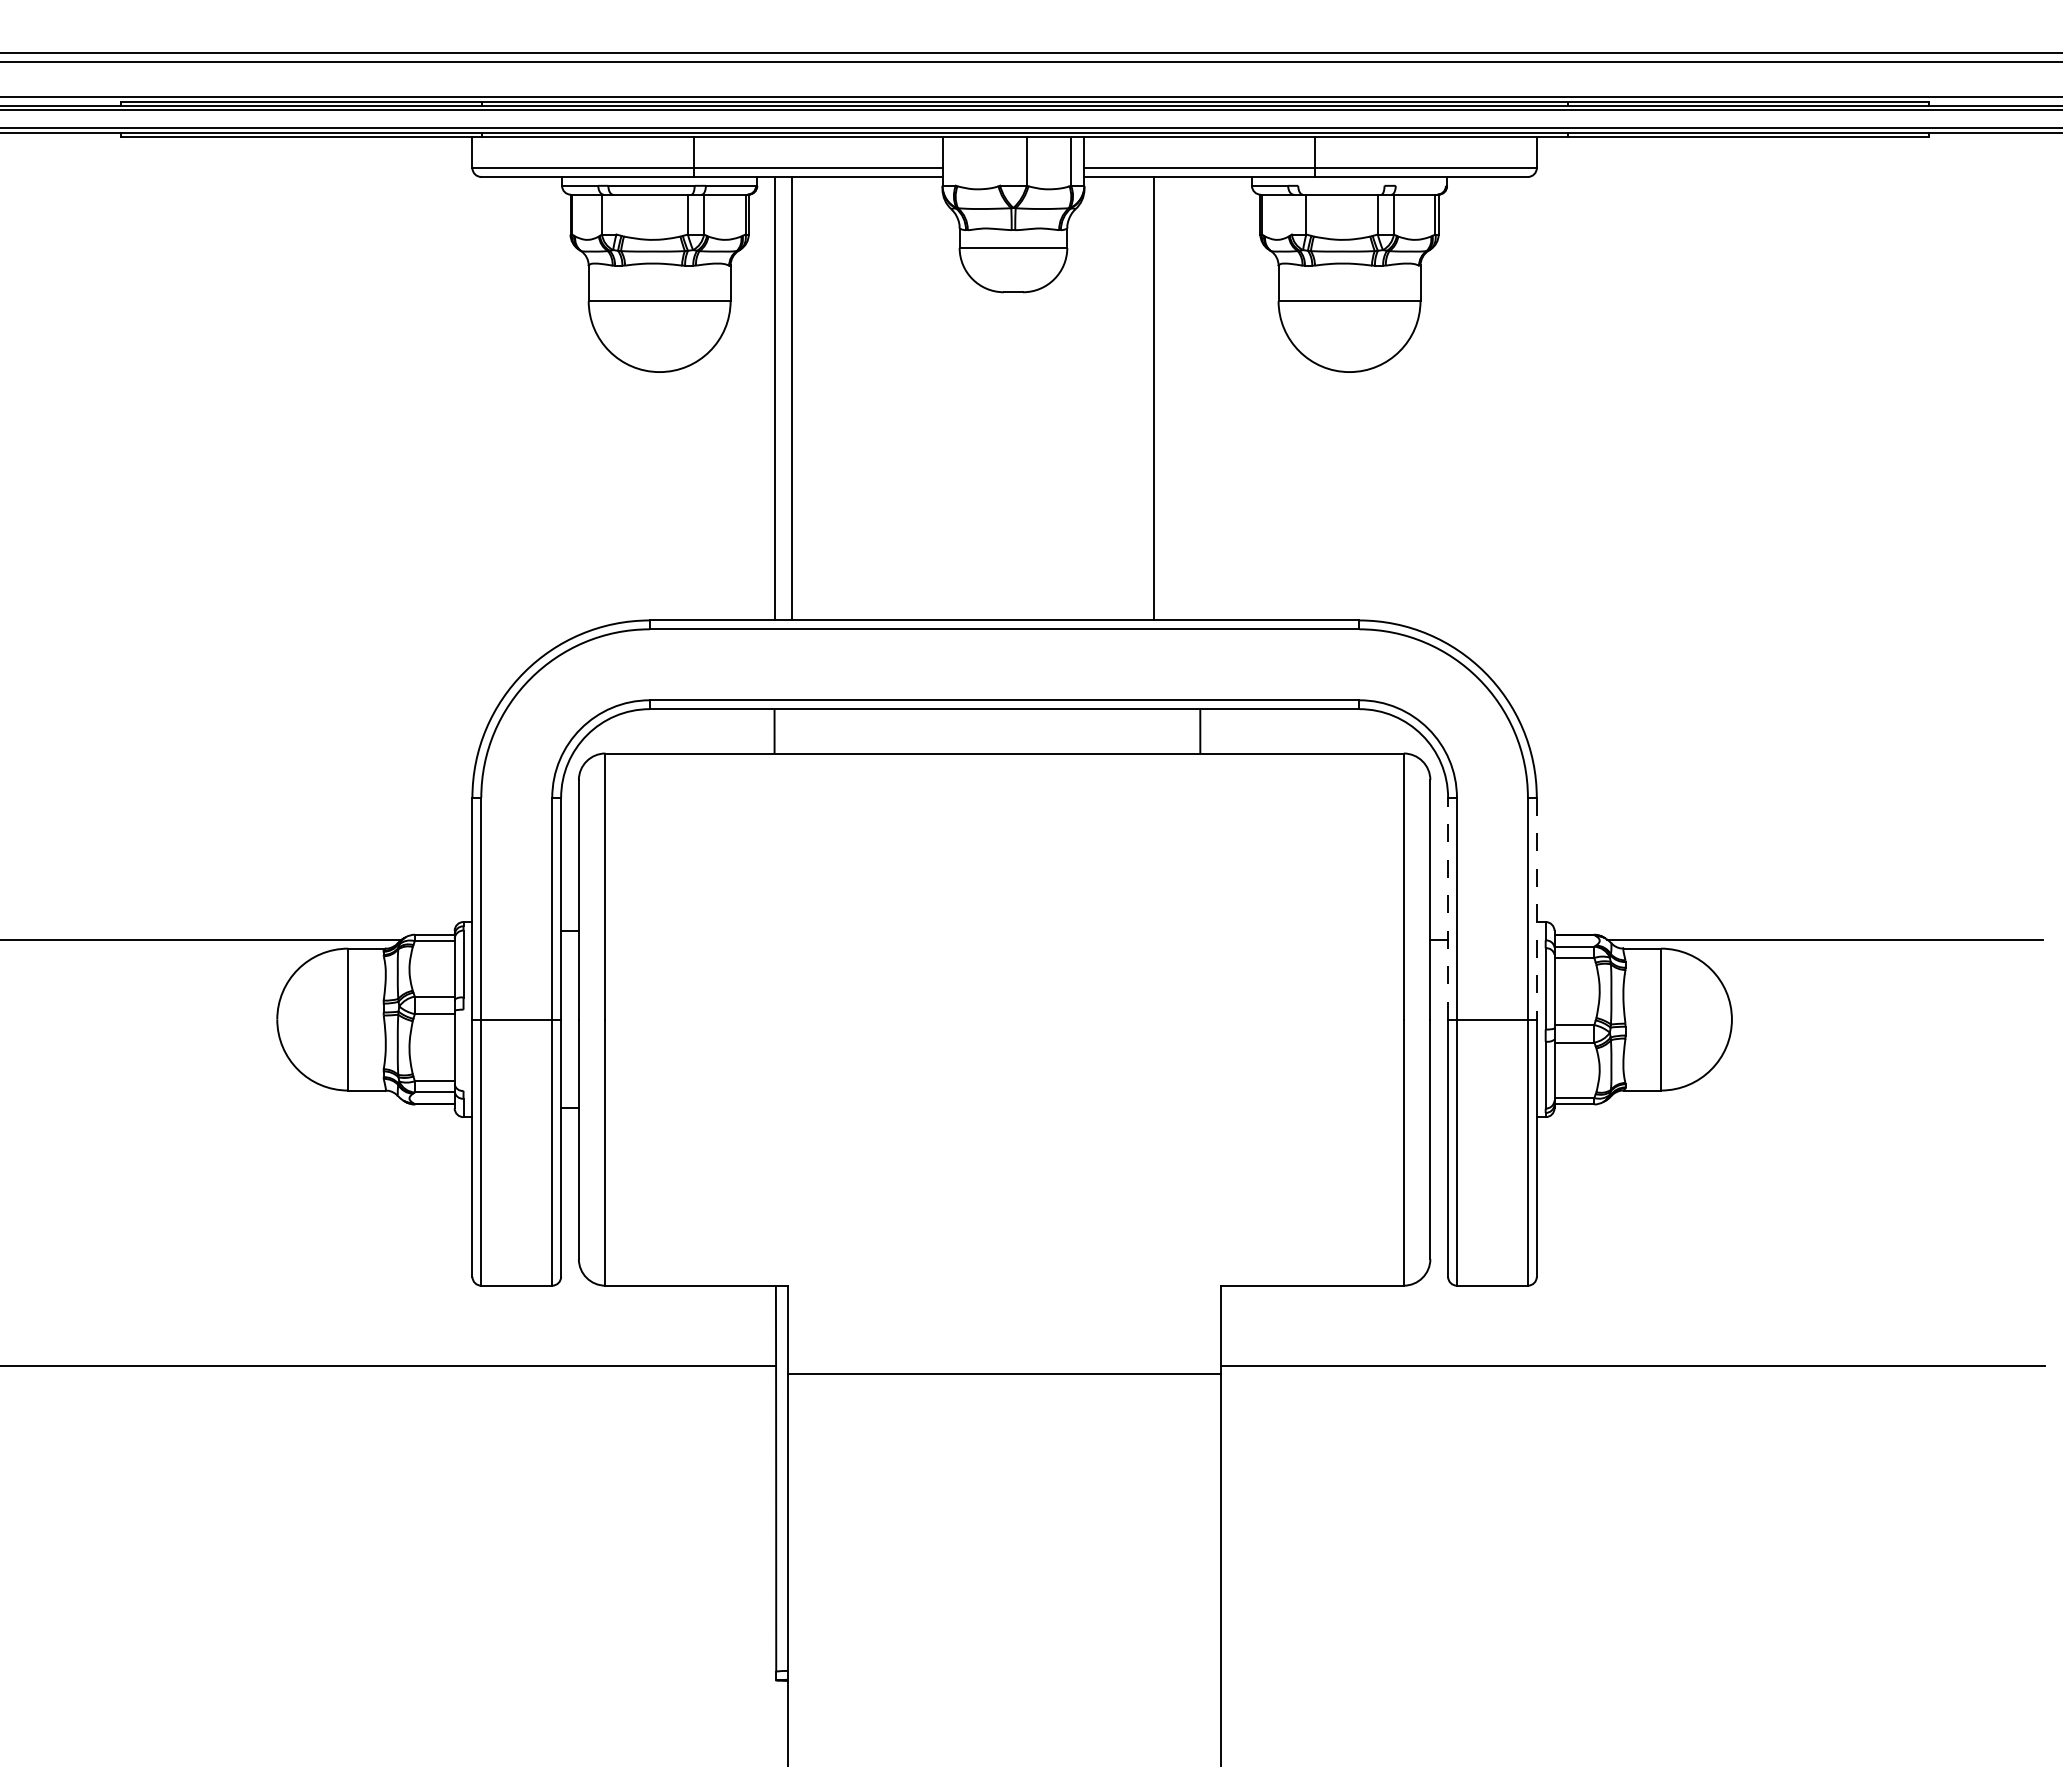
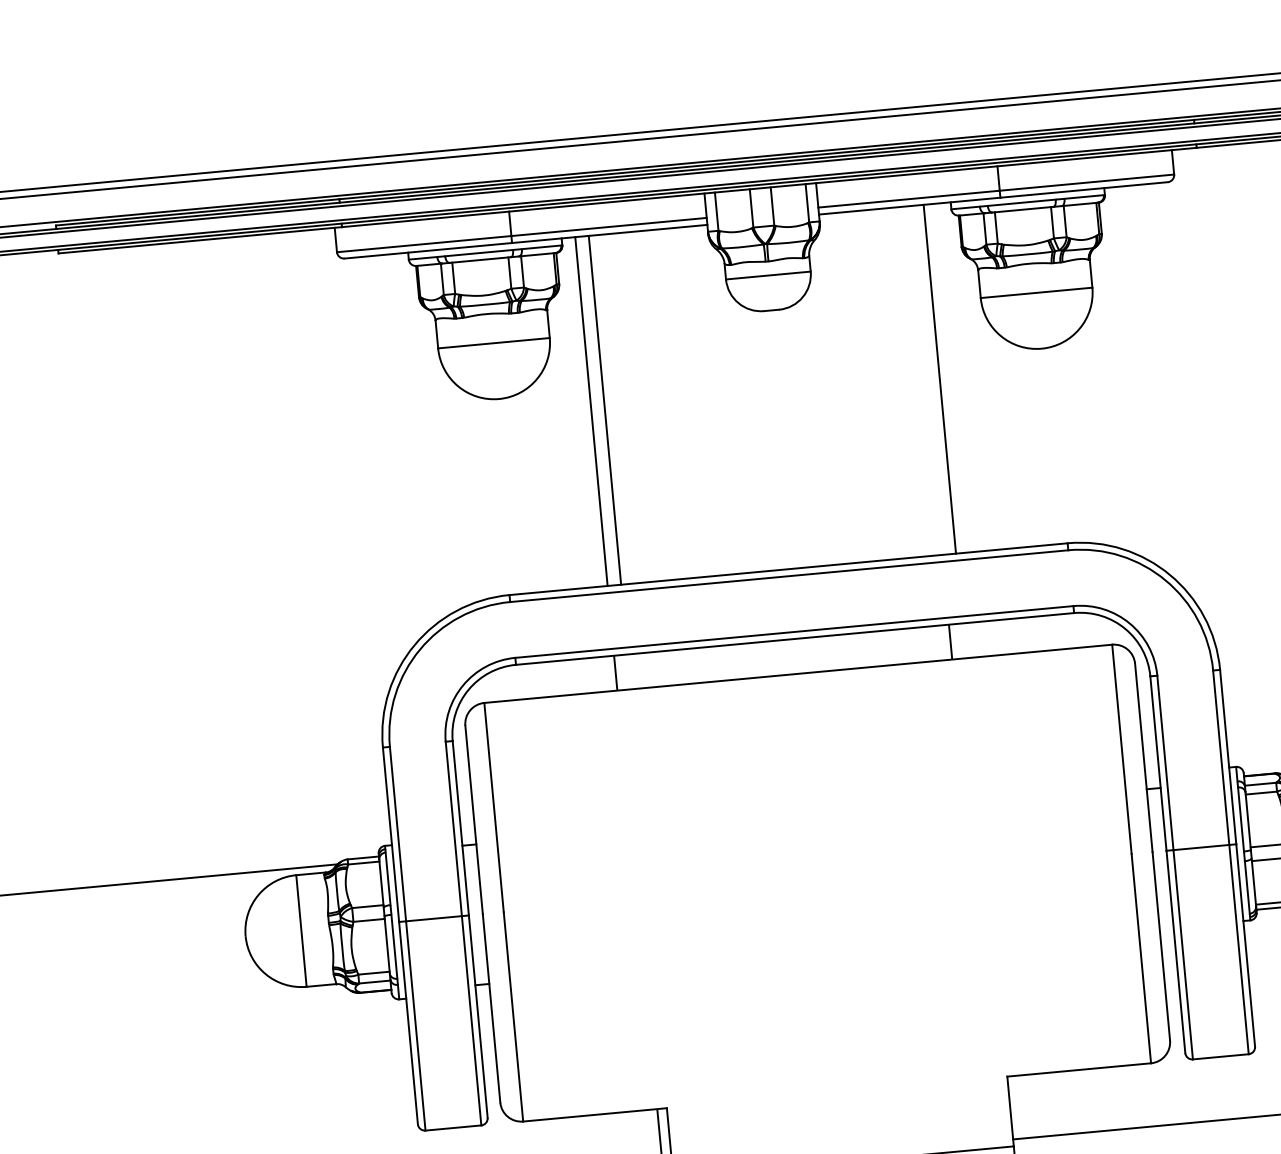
line: (955, 161) -> (716, 211), added
line: (1000, 161) -> (751, 208), added
line: (1341, 185) -> (1021, 202), added
line: (1420, 185) -> (1083, 196), added
line: (616, 214) -> (453, 278), added
line: (1291, 214) -> (984, 228), added
line: (1154, 398) -> (939, 379), moved
line: (1448, 908) -> (1158, 763), dashed -> solid
line: (1536, 908) -> (1227, 756), dashed -> solid
line: (463, 1049) -> (394, 946), added

